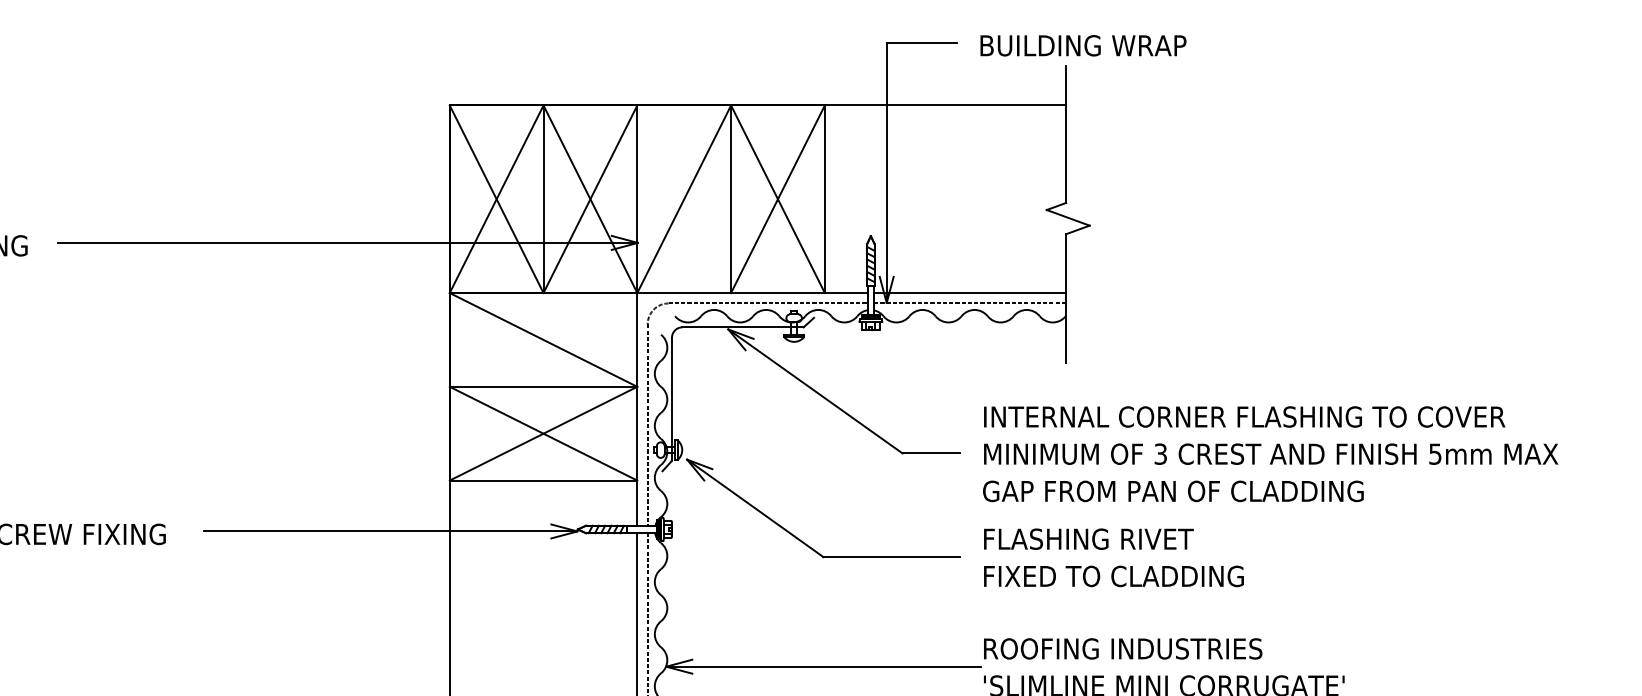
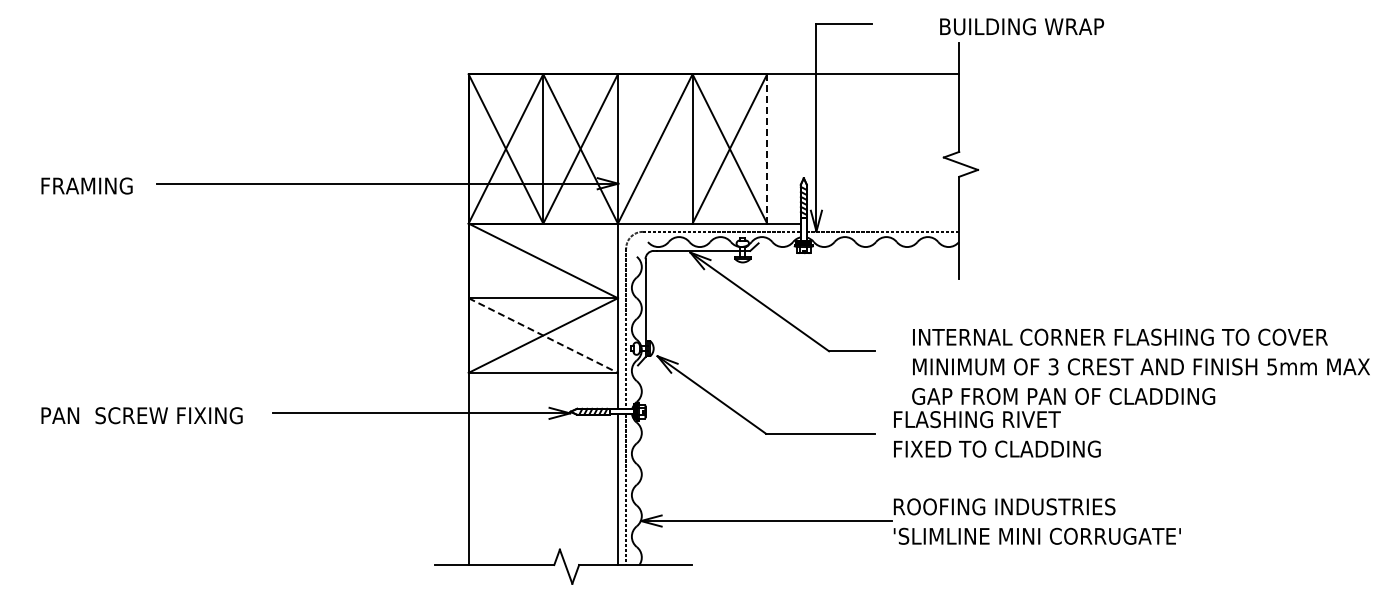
text: (1084, 45) -> (1022, 26), moved
line: (825, 198) -> (767, 148), solid -> dashed
line: (969, 292) -> (882, 223), removed
line: (543, 433) -> (543, 335), solid -> dashed
text: (1269, 453) -> (1140, 366), moved

